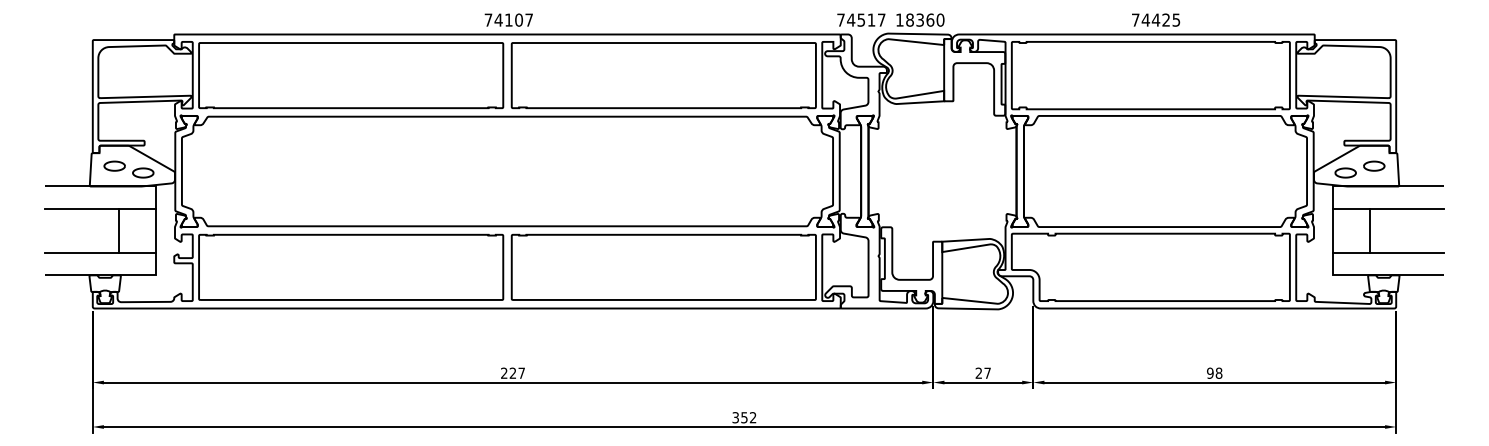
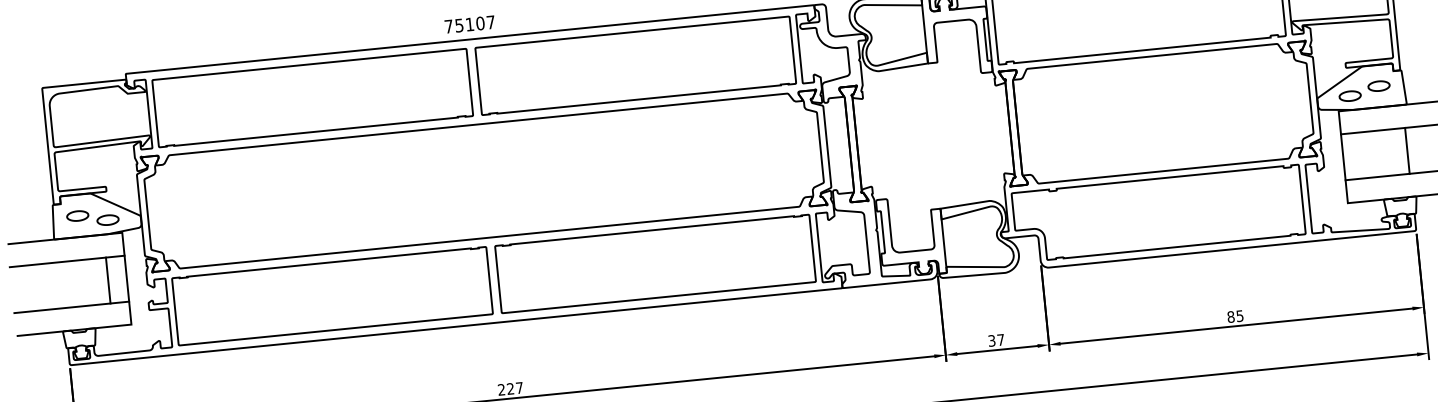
text: (498, 19) -> (459, 24), 74107 -> 75107
line: (118, 230) -> (107, 280), moved
line: (1370, 230) -> (1407, 150), moved
text: (1214, 372) -> (1235, 315), 98 -> 85
text: (978, 373) -> (991, 341), 27 -> 37

